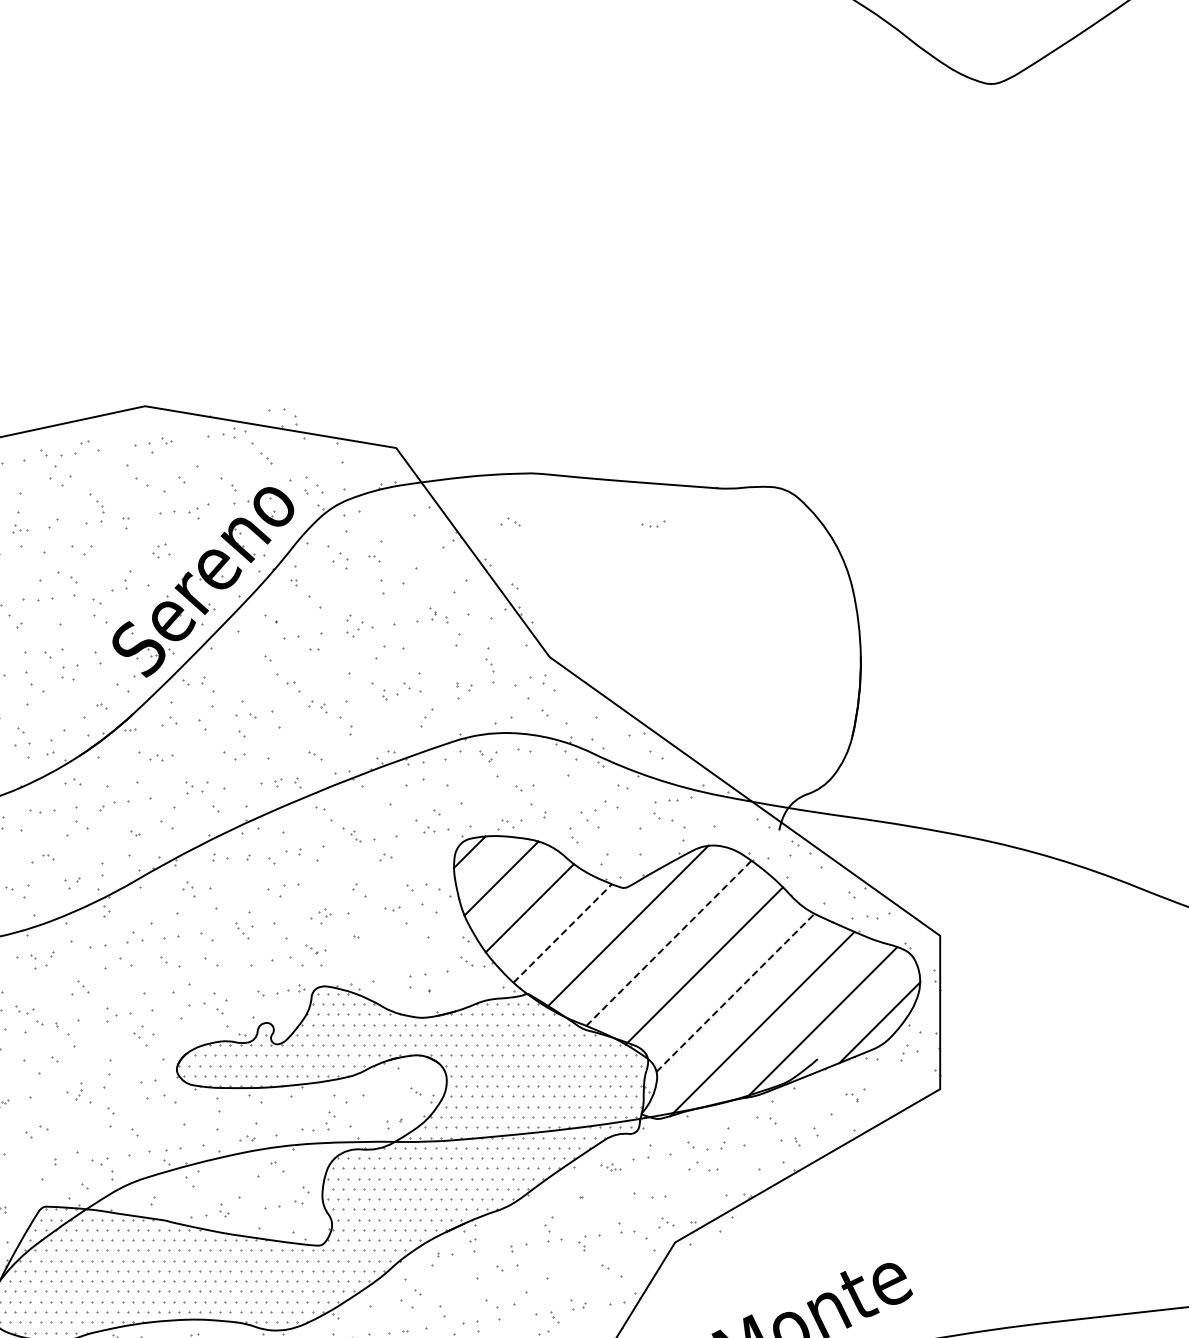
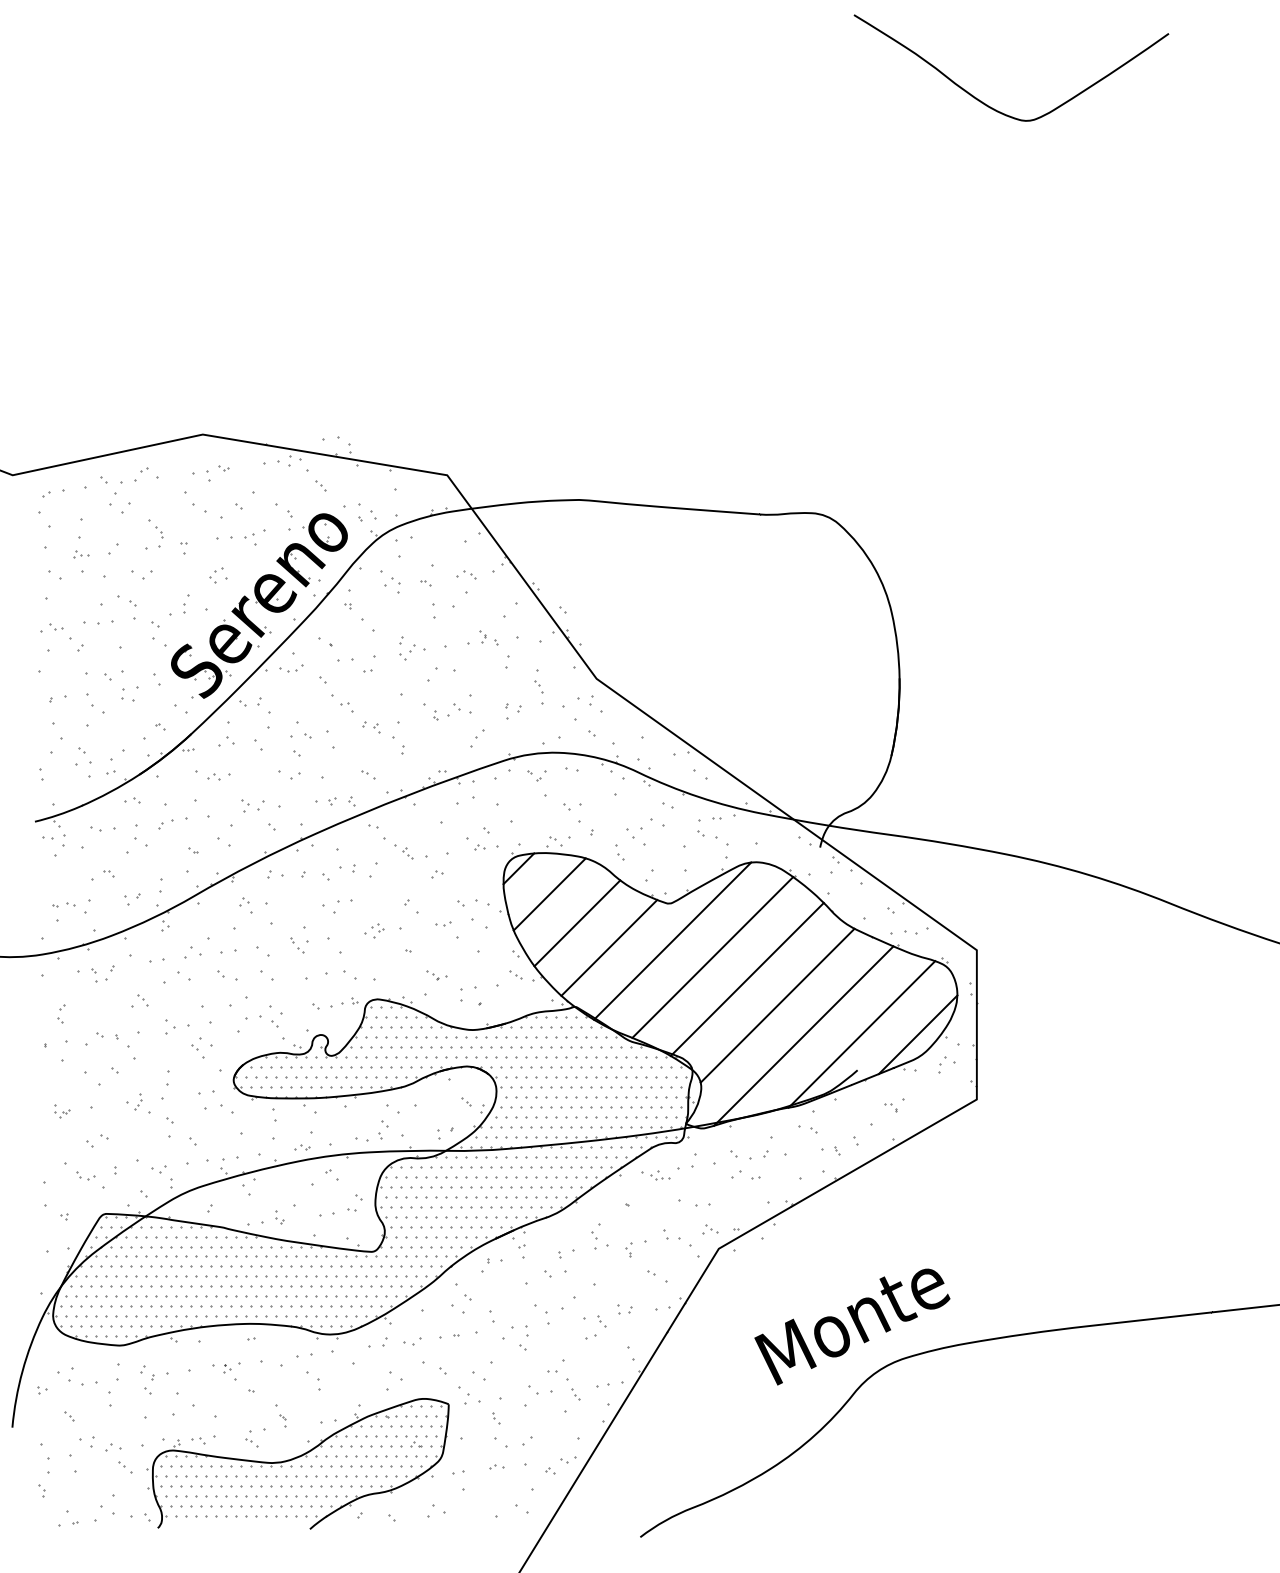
part: (510, 522) -> (466, 574), moved
part: (653, 524) -> (291, 668), moved
line: (562, 933) -> (609, 947), dashed -> solid
line: (668, 943) -> (712, 957), dashed -> solid
part: (315, 949) -> (436, 975), moved
line: (735, 992) -> (777, 1005), dashed -> solid
part: (24, 1009) -> (85, 1175), moved
part: (610, 1167) -> (655, 1175), size x1.43

